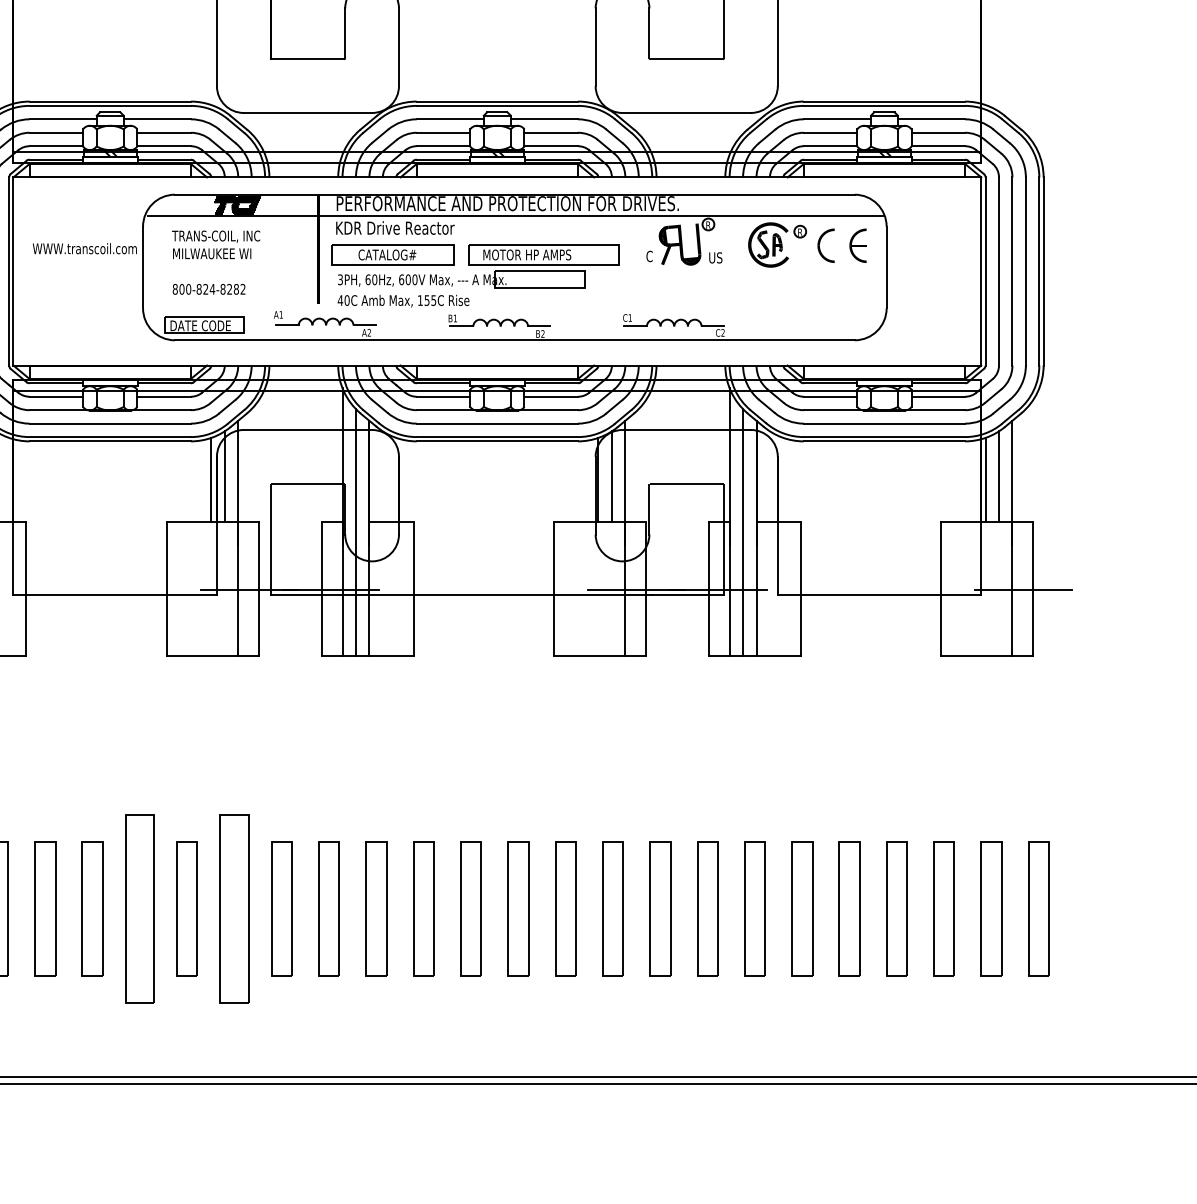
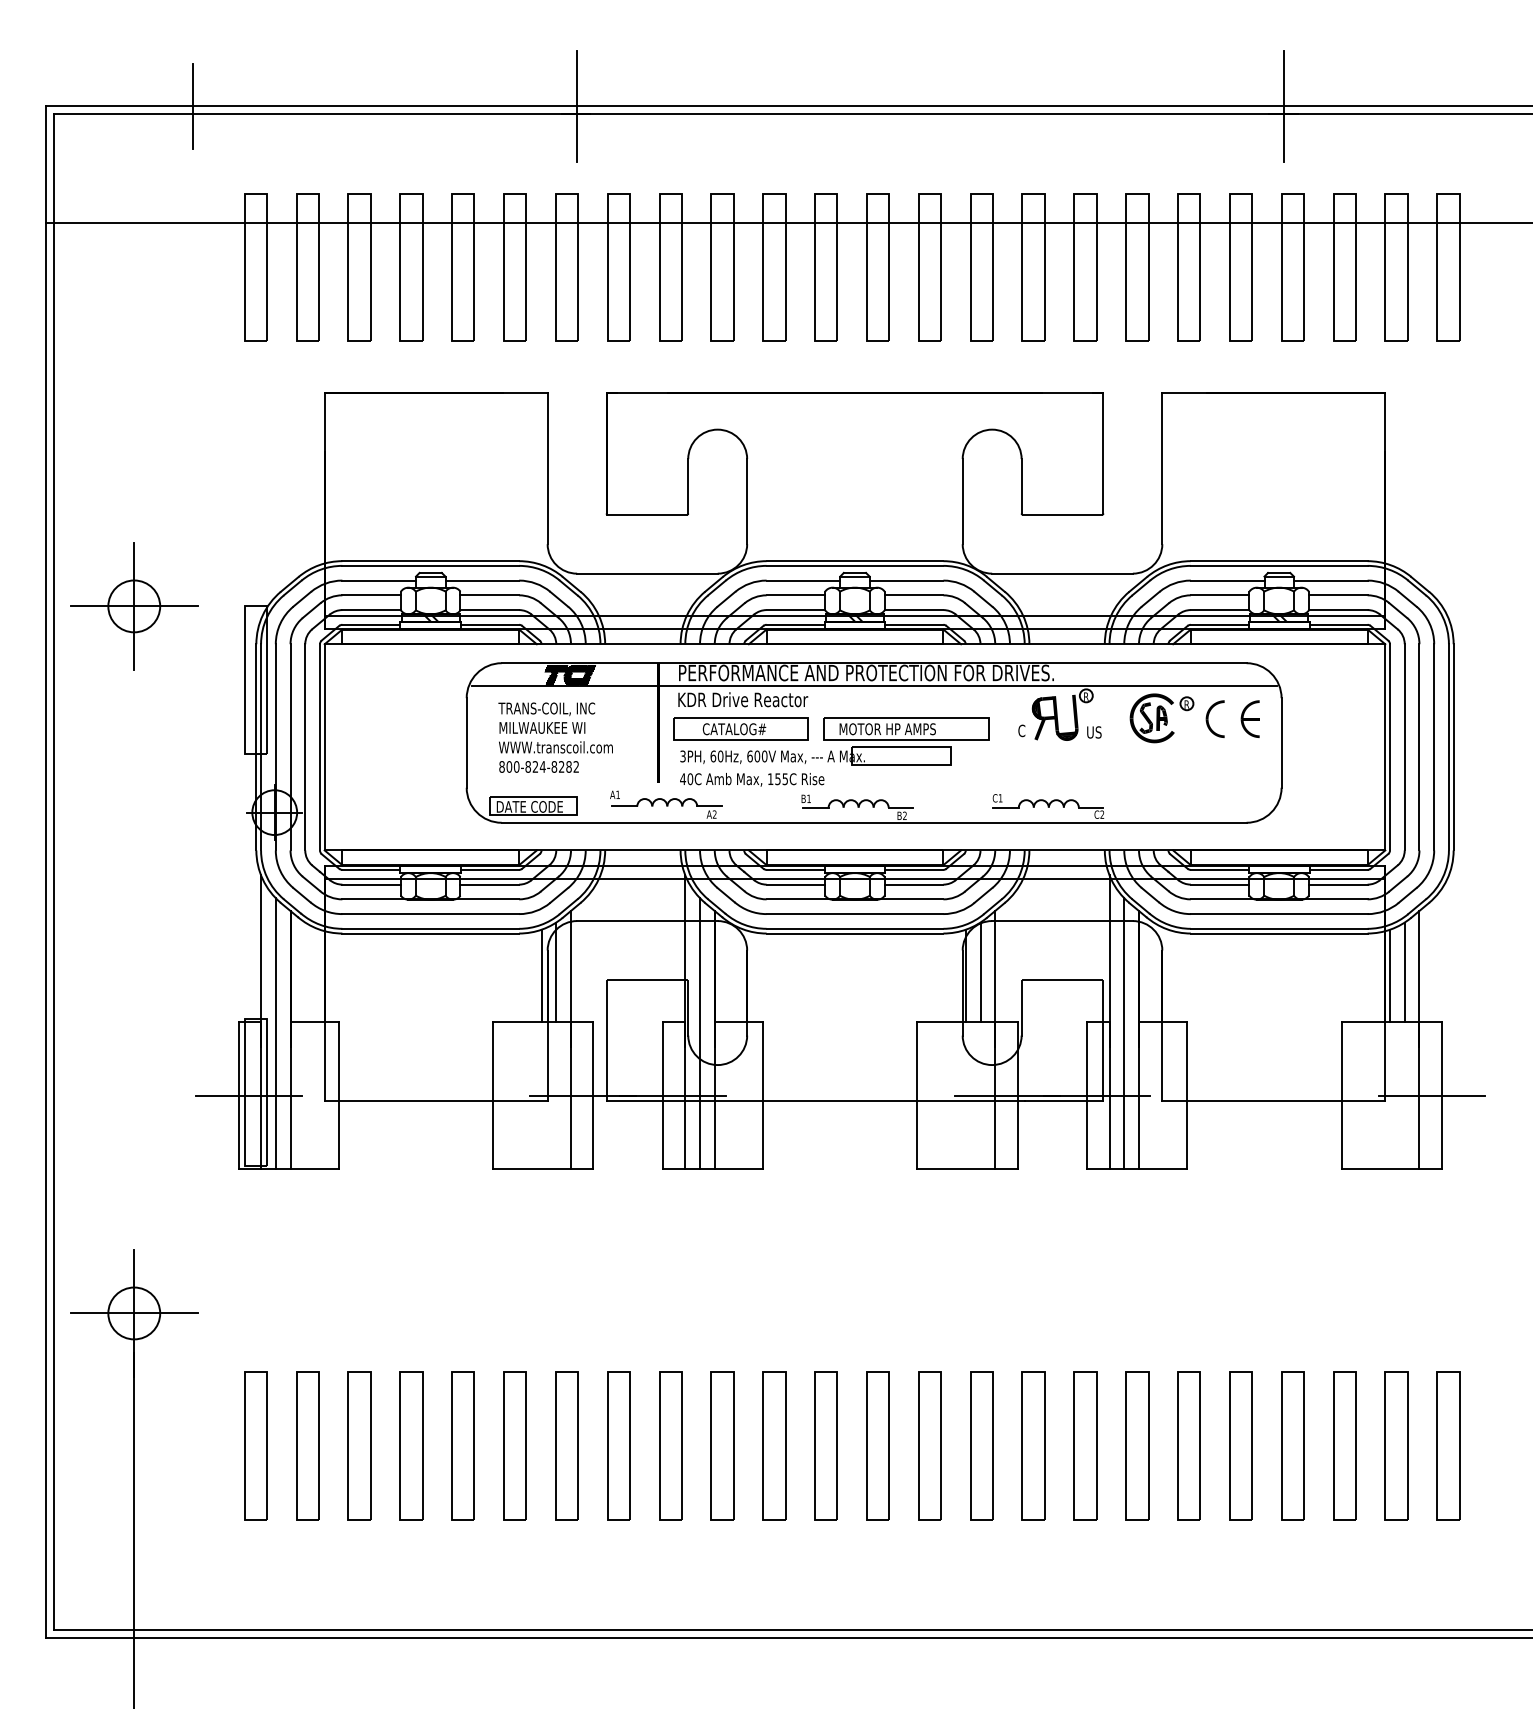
text: (84, 248) -> (555, 747), moved
part: (139, 908) -> (462, 1445), size x0.71
part: (234, 908) -> (566, 1445), size x0.71

